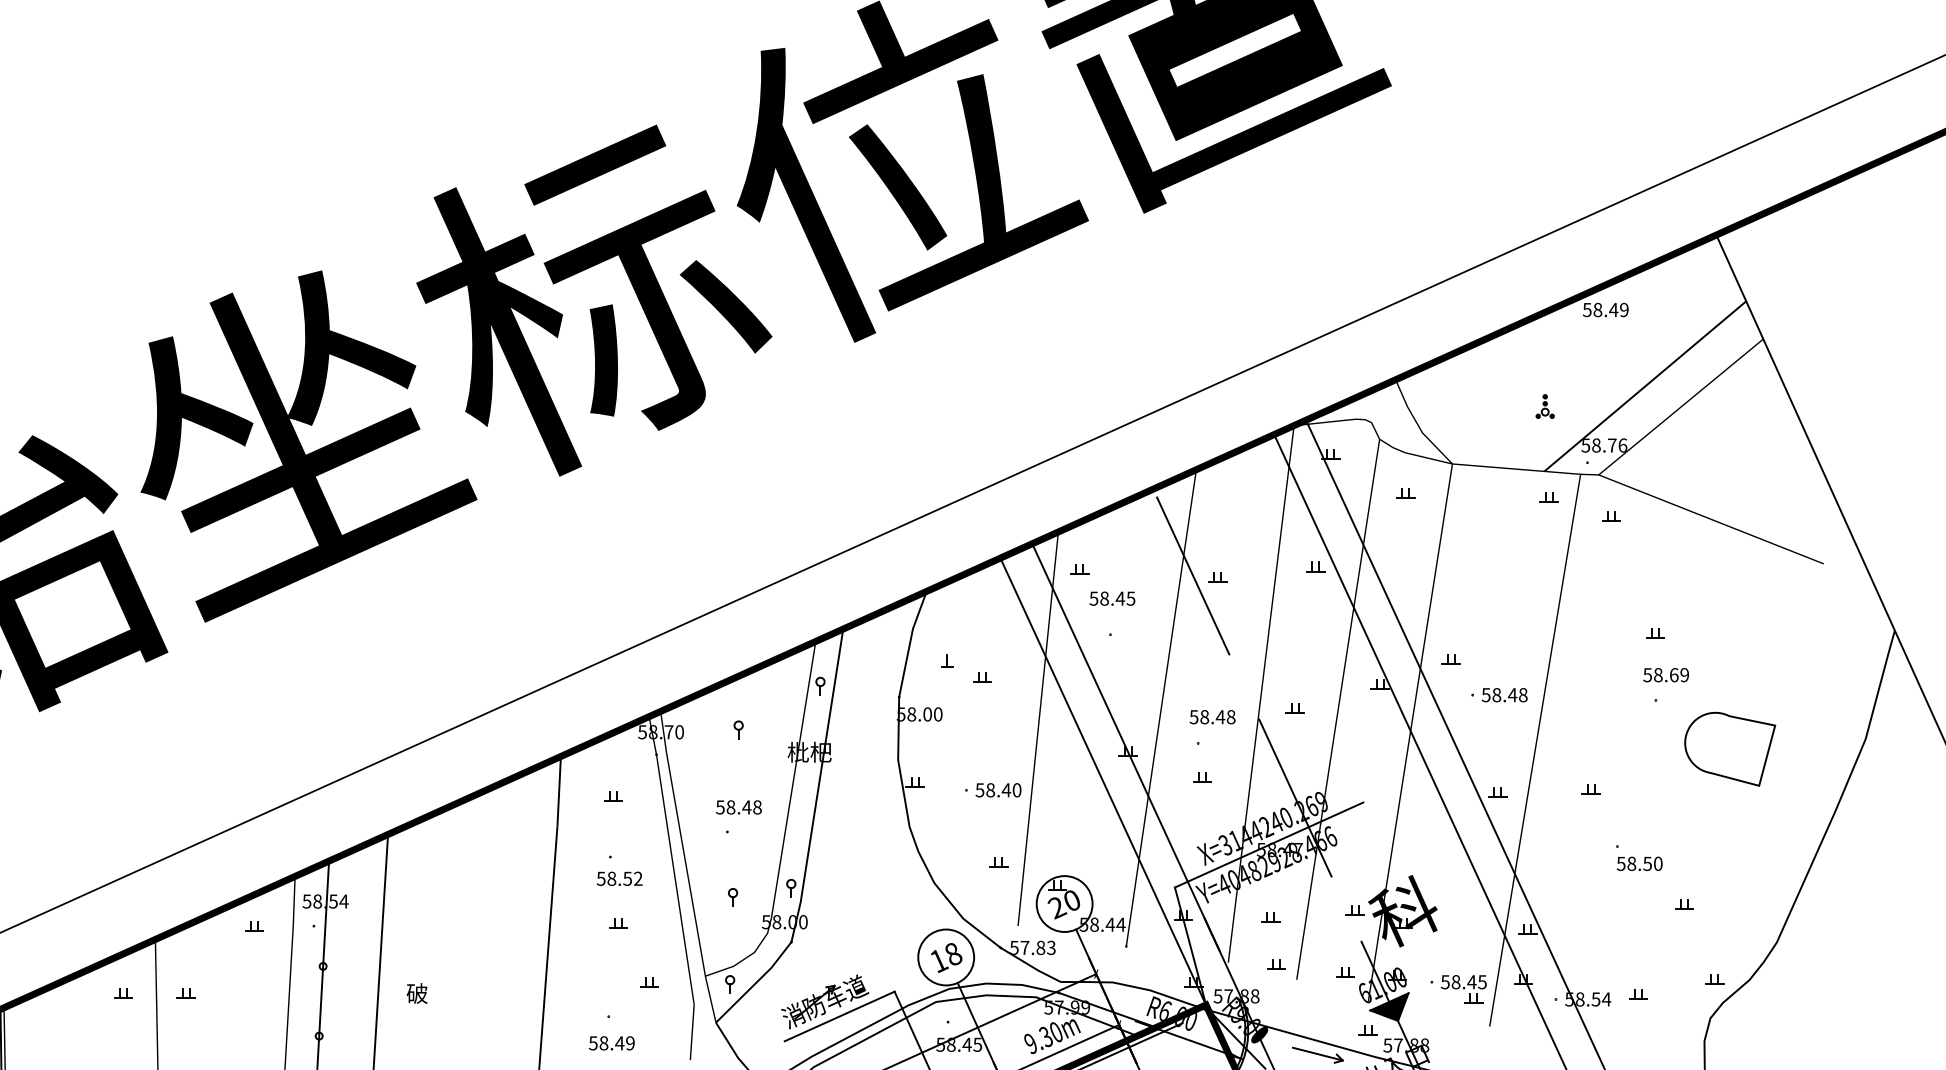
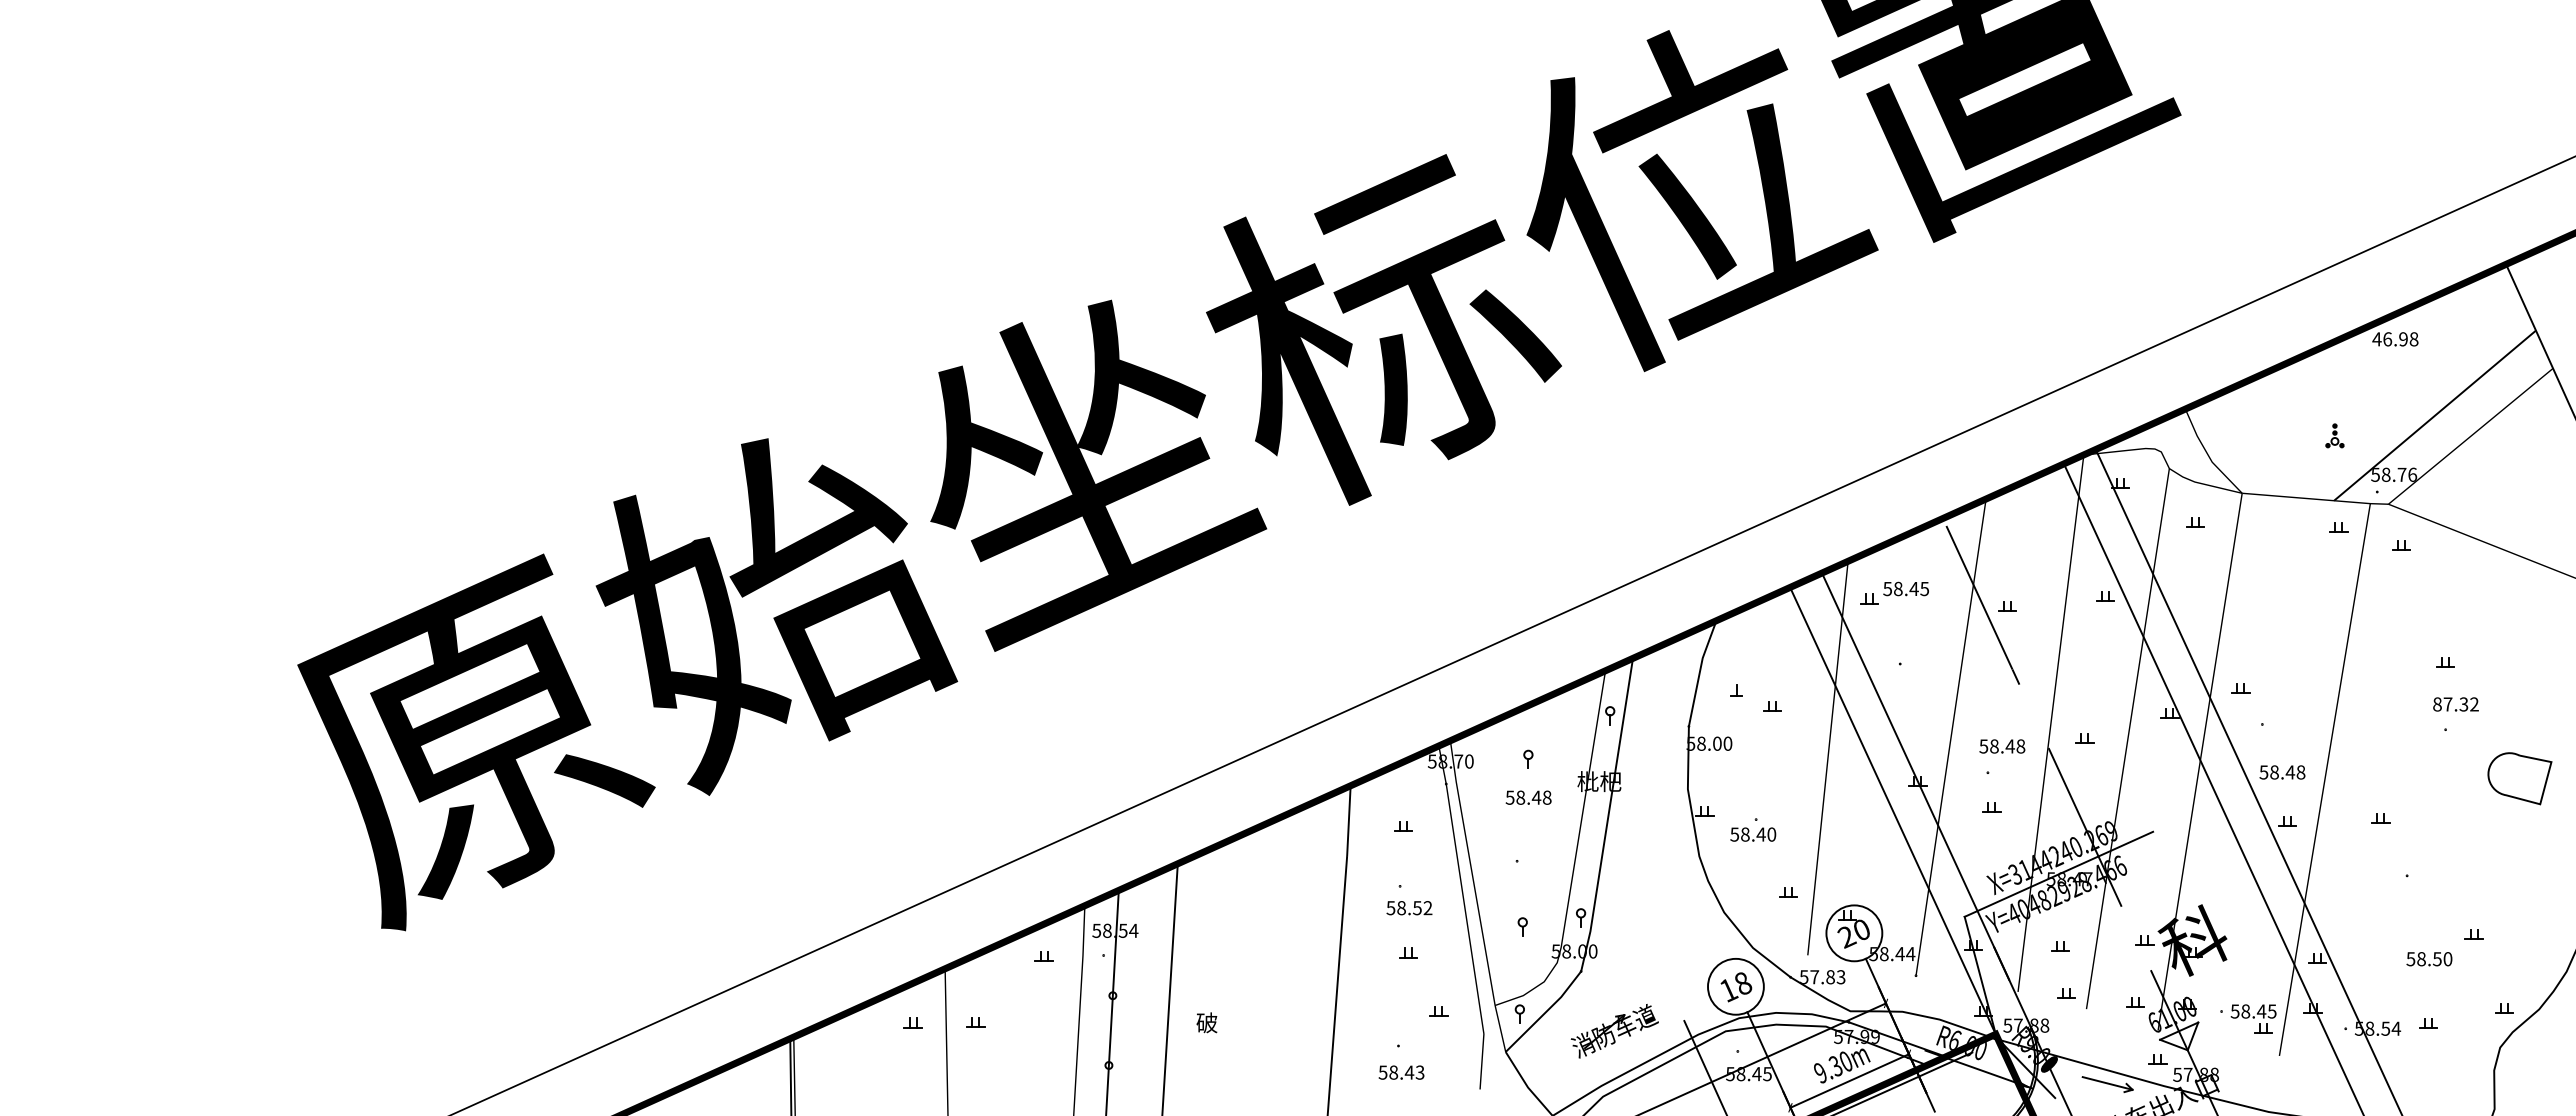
text: (1605, 310) -> (2395, 339), 58.49 -> 46.98
text: (1111, 598) -> (1905, 588), moved
text: (1665, 675) -> (2455, 704), 58.69 -> 87.32
text: (1504, 695) -> (2282, 772), moved
part: (1729, 749) -> (2519, 778), size x0.7
text: (998, 790) -> (1753, 834), moved
text: (738, 807) -> (1528, 797), moved
text: (1639, 864) -> (2429, 959), moved
fill: (1389, 1007) -> (2179, 1036), removed
line: (839, 1016) -> (1629, 1045), removed
text: (629, 1043) -> (1419, 1072), 58.49 -> 58.43

